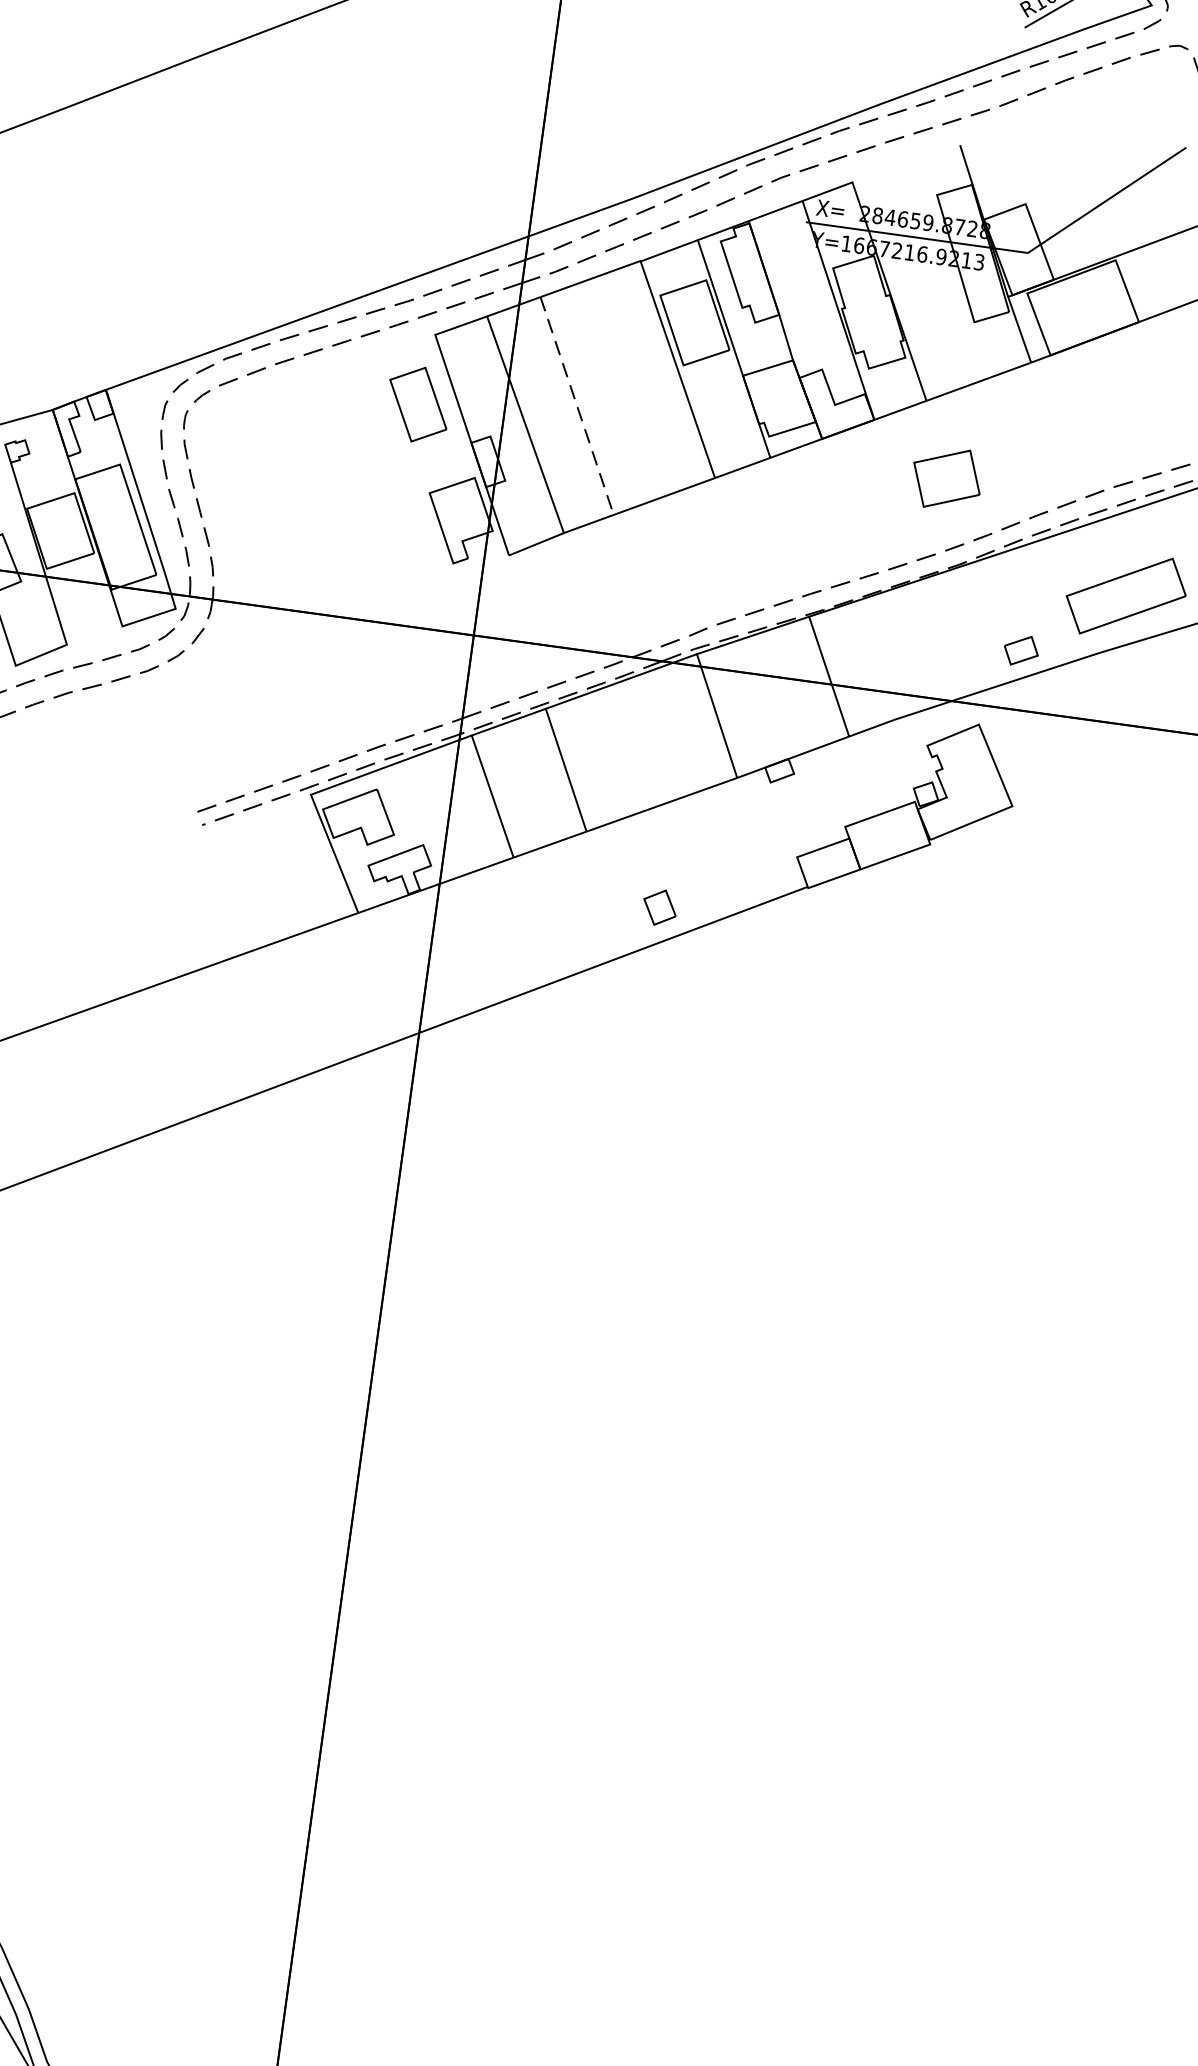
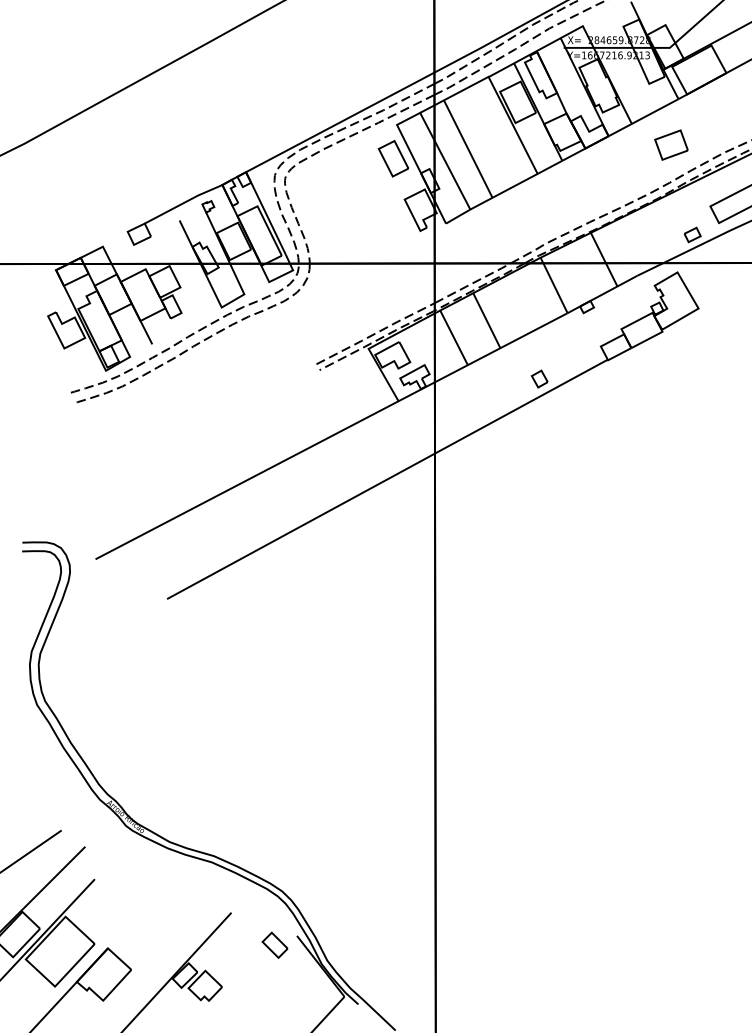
line: (577, 406) -> (468, 149), dashed -> solid
part: (947, 477) -> (671, 144), moved

